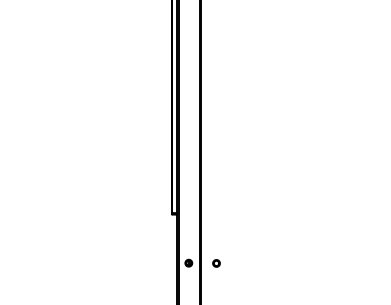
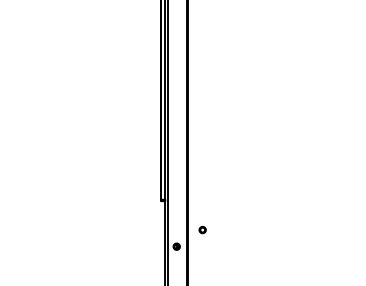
part: (216, 263) -> (202, 230), moved

